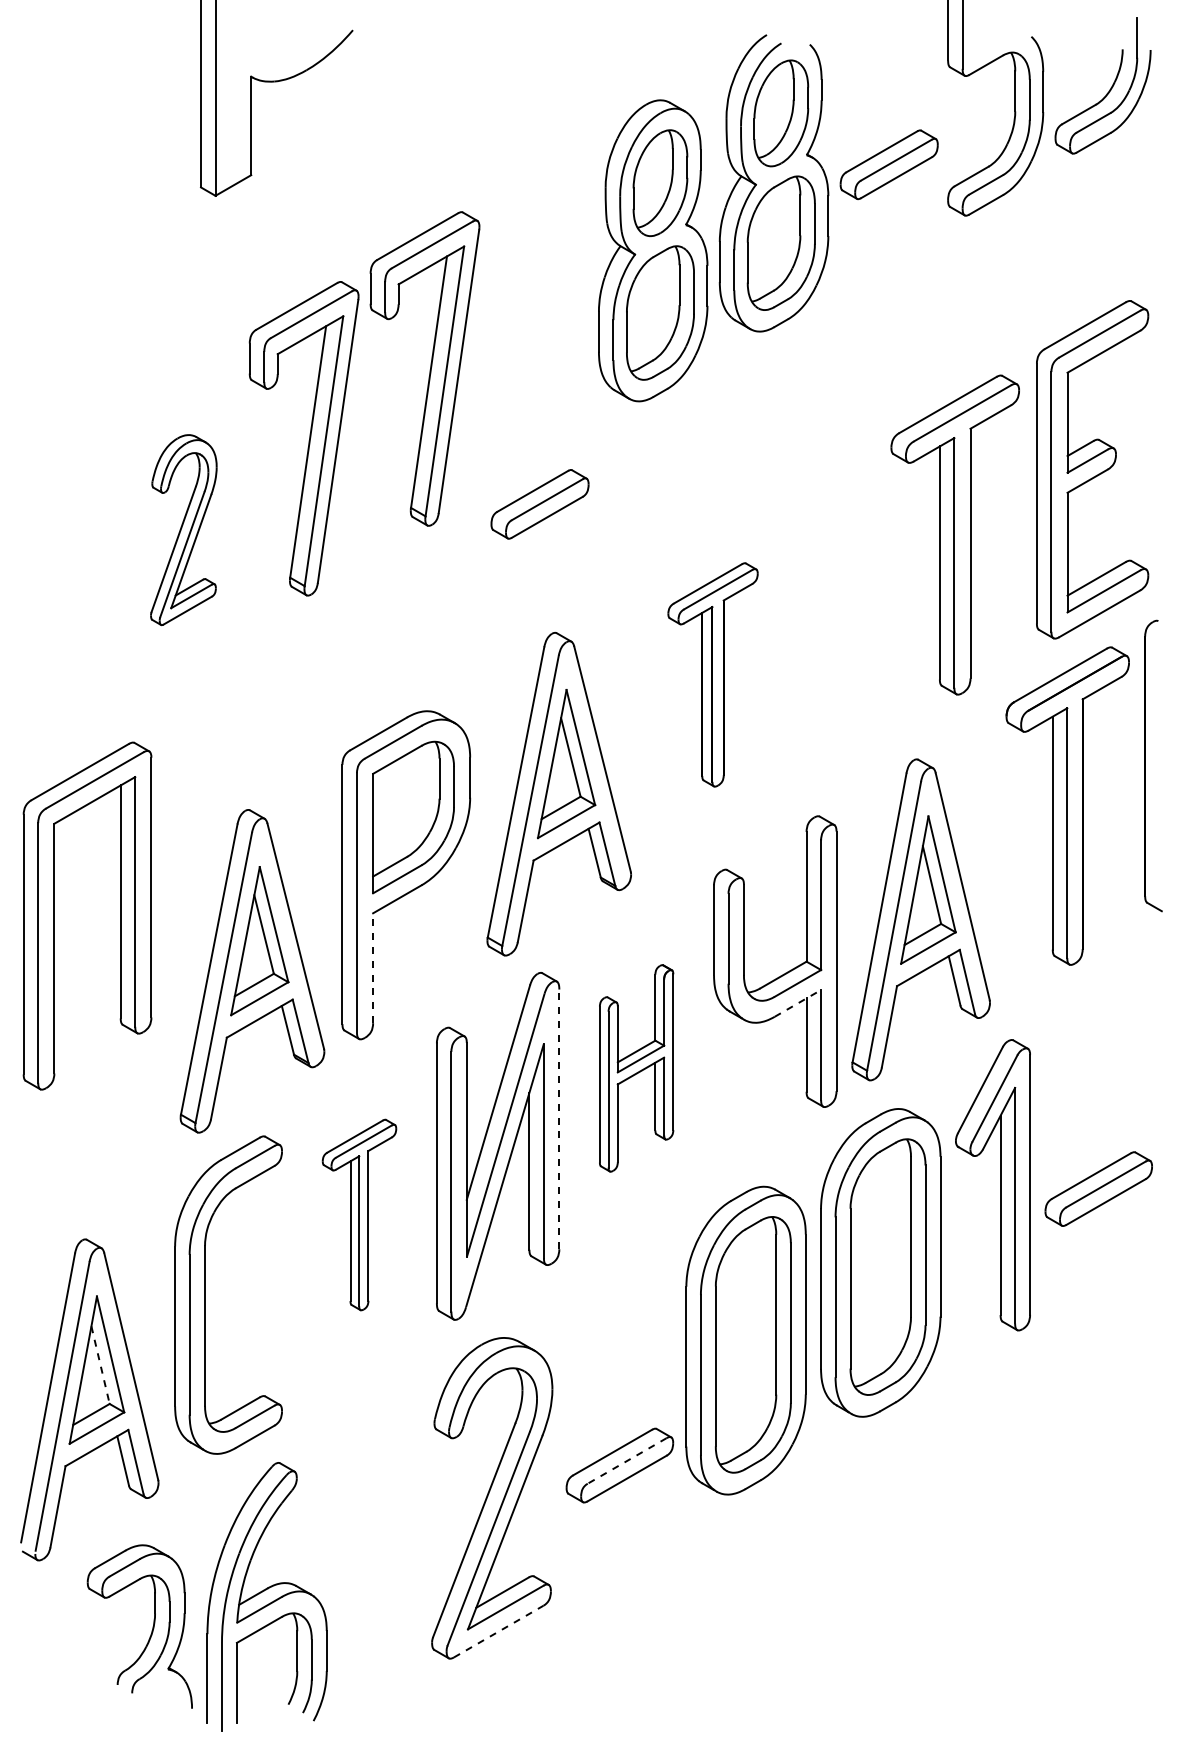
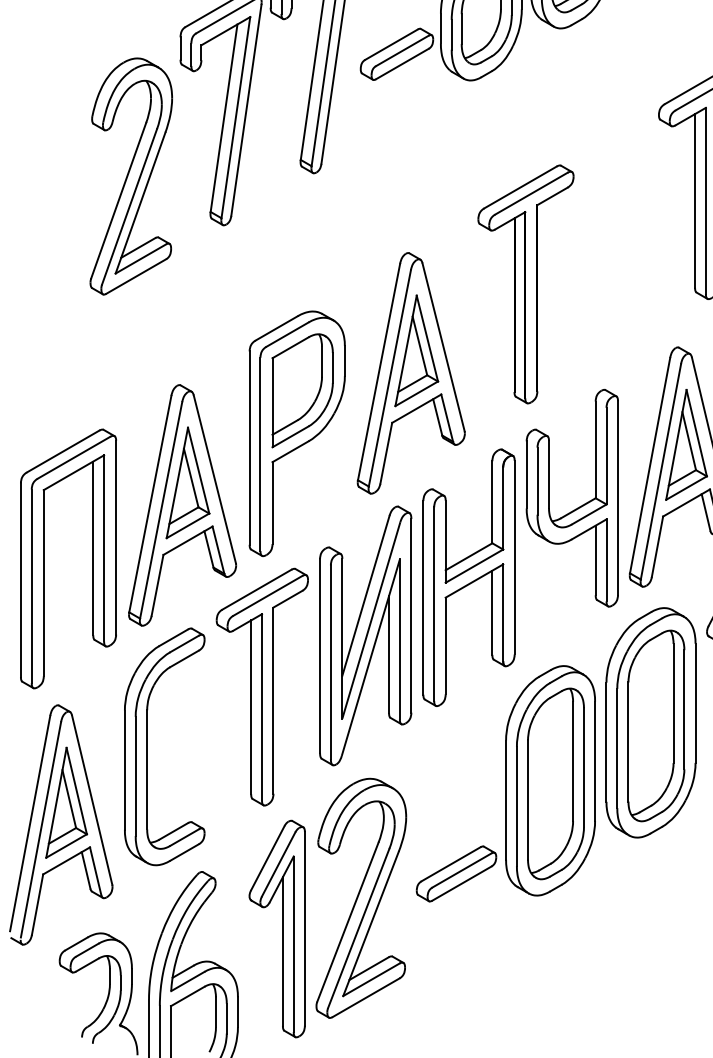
part: (539, 504) -> (396, 54), moved
part: (183, 529) -> (131, 176), size x1.67
part: (712, 674) -> (525, 284), size x1.43
part: (54, 915) -> (43, 558), moved
line: (373, 968) -> (272, 503), dashed -> solid
line: (797, 1003) -> (588, 529), dashed -> solid
part: (636, 1068) -> (468, 577), size x1.67
line: (559, 1119) -> (411, 615), dashed -> solid
part: (359, 1214) -> (262, 686), size x1.67
line: (100, 1365) -> (69, 799), dashed -> solid
line: (627, 1460) -> (462, 870), dashed -> solid
part: (386, 1539) -> (282, 929), added
line: (498, 1631) -> (365, 997), dashed -> solid

